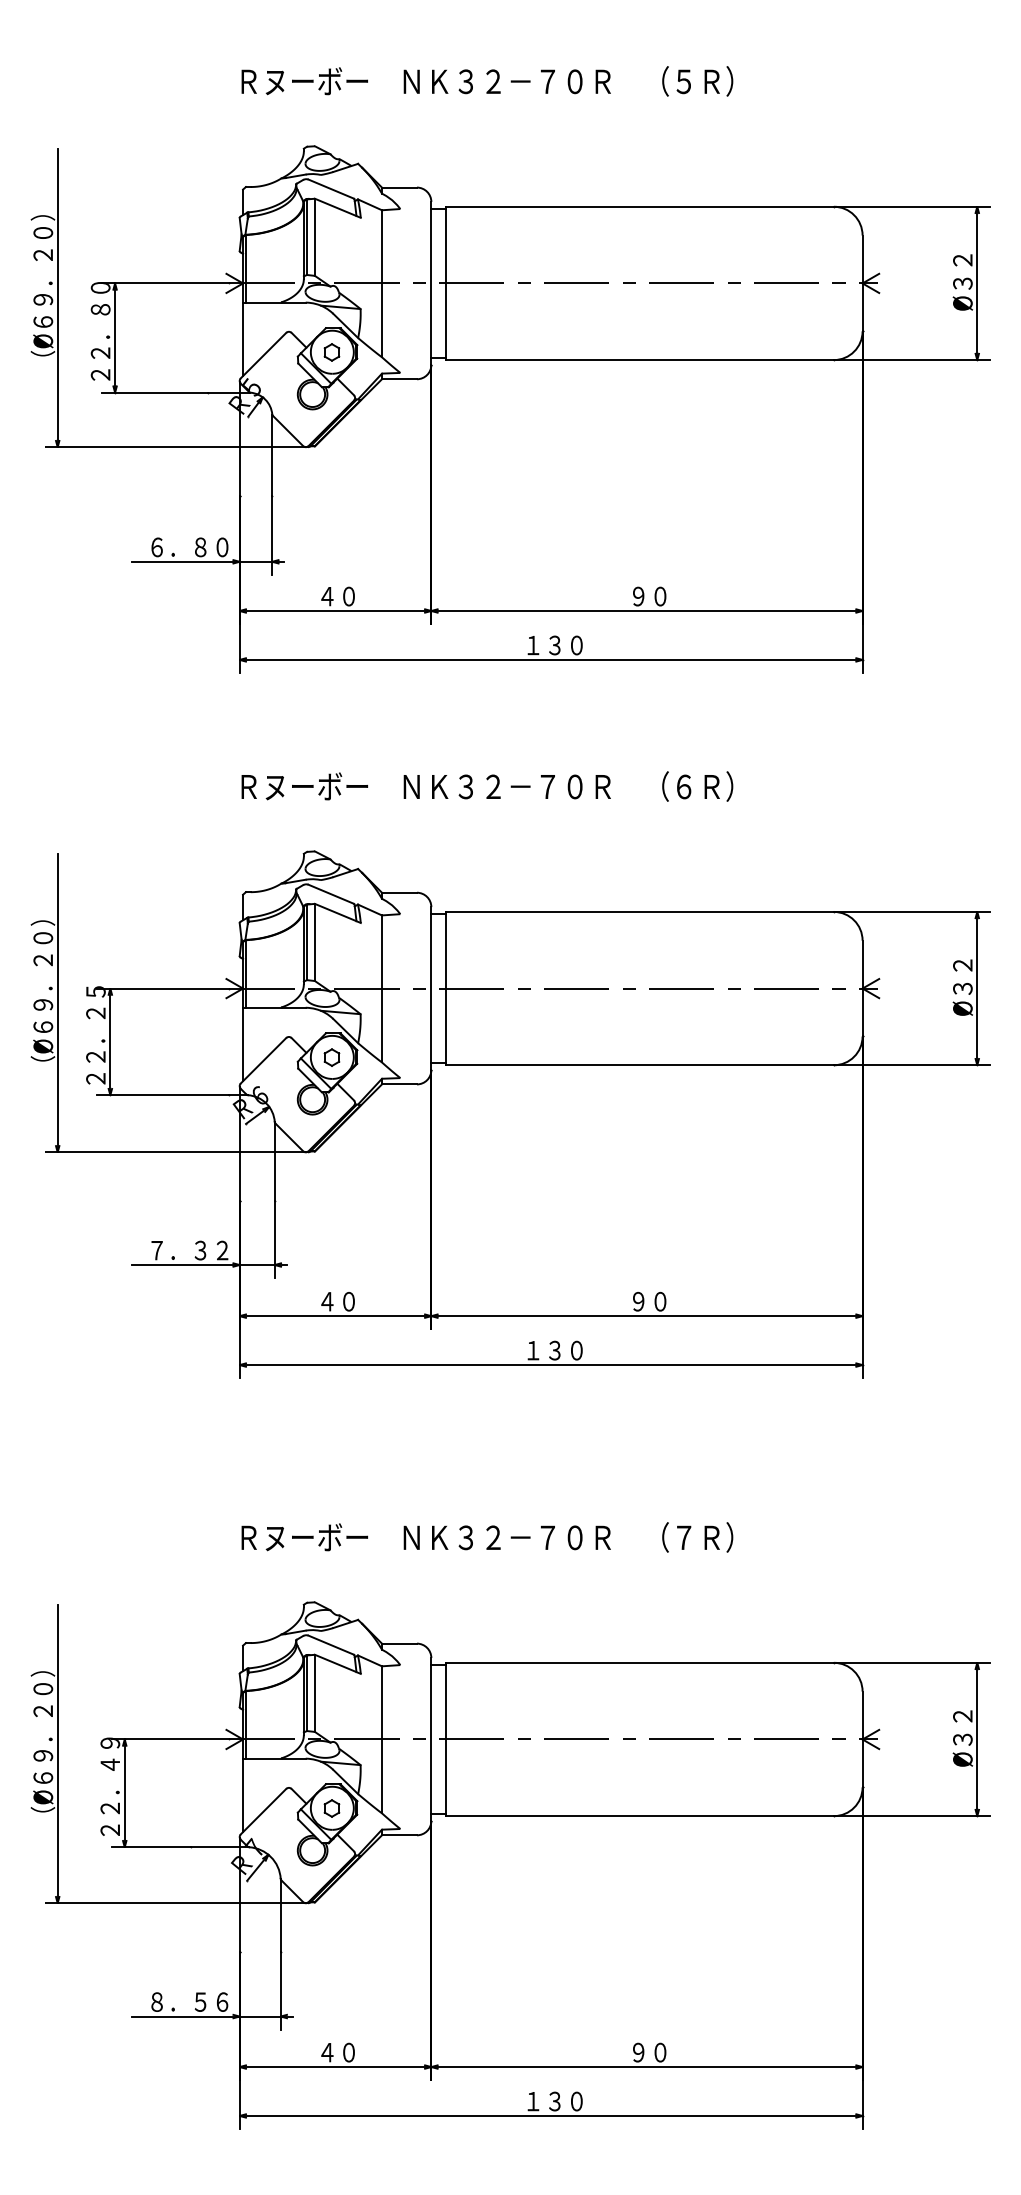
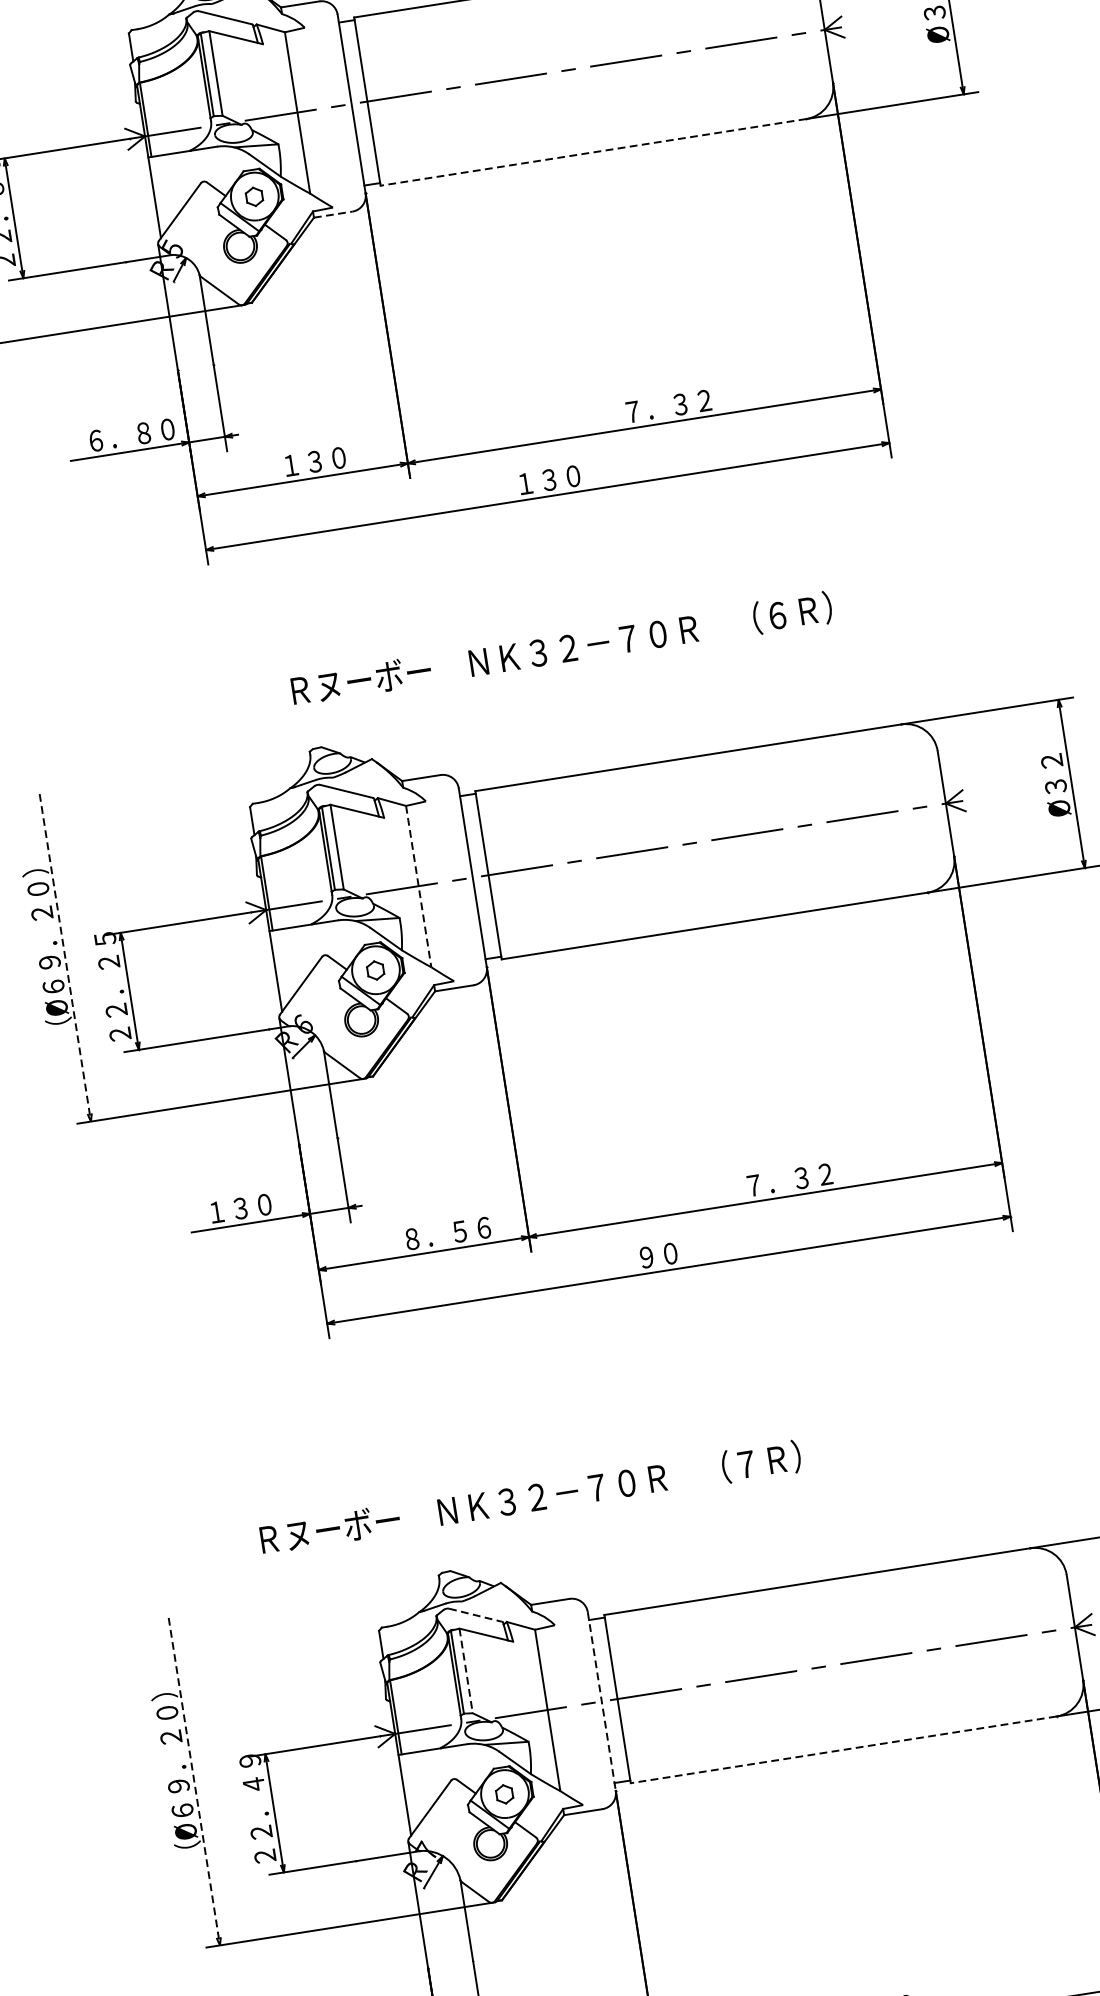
line: (639, 360) -> (593, 152), solid -> dashed
line: (400, 379) -> (334, 214), solid -> dashed
text: (348, 596) -> (314, 461), ４０ -> １３０
text: (671, 596) -> (668, 406), ９０ -> ７．３２
text: (487, 786) -> (561, 648), moved
line: (382, 988) -> (419, 886), solid -> dashed
line: (57, 1003) -> (65, 958), solid -> dashed
text: (189, 1250) -> (252, 1206), ７．３２ -> １３０
text: (359, 1301) -> (447, 1233), ４０ -> ８．５６
text: (671, 1301) -> (790, 1179), ９０ -> ７．３２
text: (554, 1350) -> (670, 1253), １３０ -> ９０
text: (487, 1537) -> (530, 1498), moved
line: (331, 1645) -> (476, 1615), solid -> dashed
line: (314, 1693) -> (465, 1671), solid -> dashed
line: (431, 1739) -> (601, 1701), solid -> dashed
line: (57, 1754) -> (194, 1782), solid -> dashed
line: (639, 1816) -> (843, 1750), solid -> dashed

